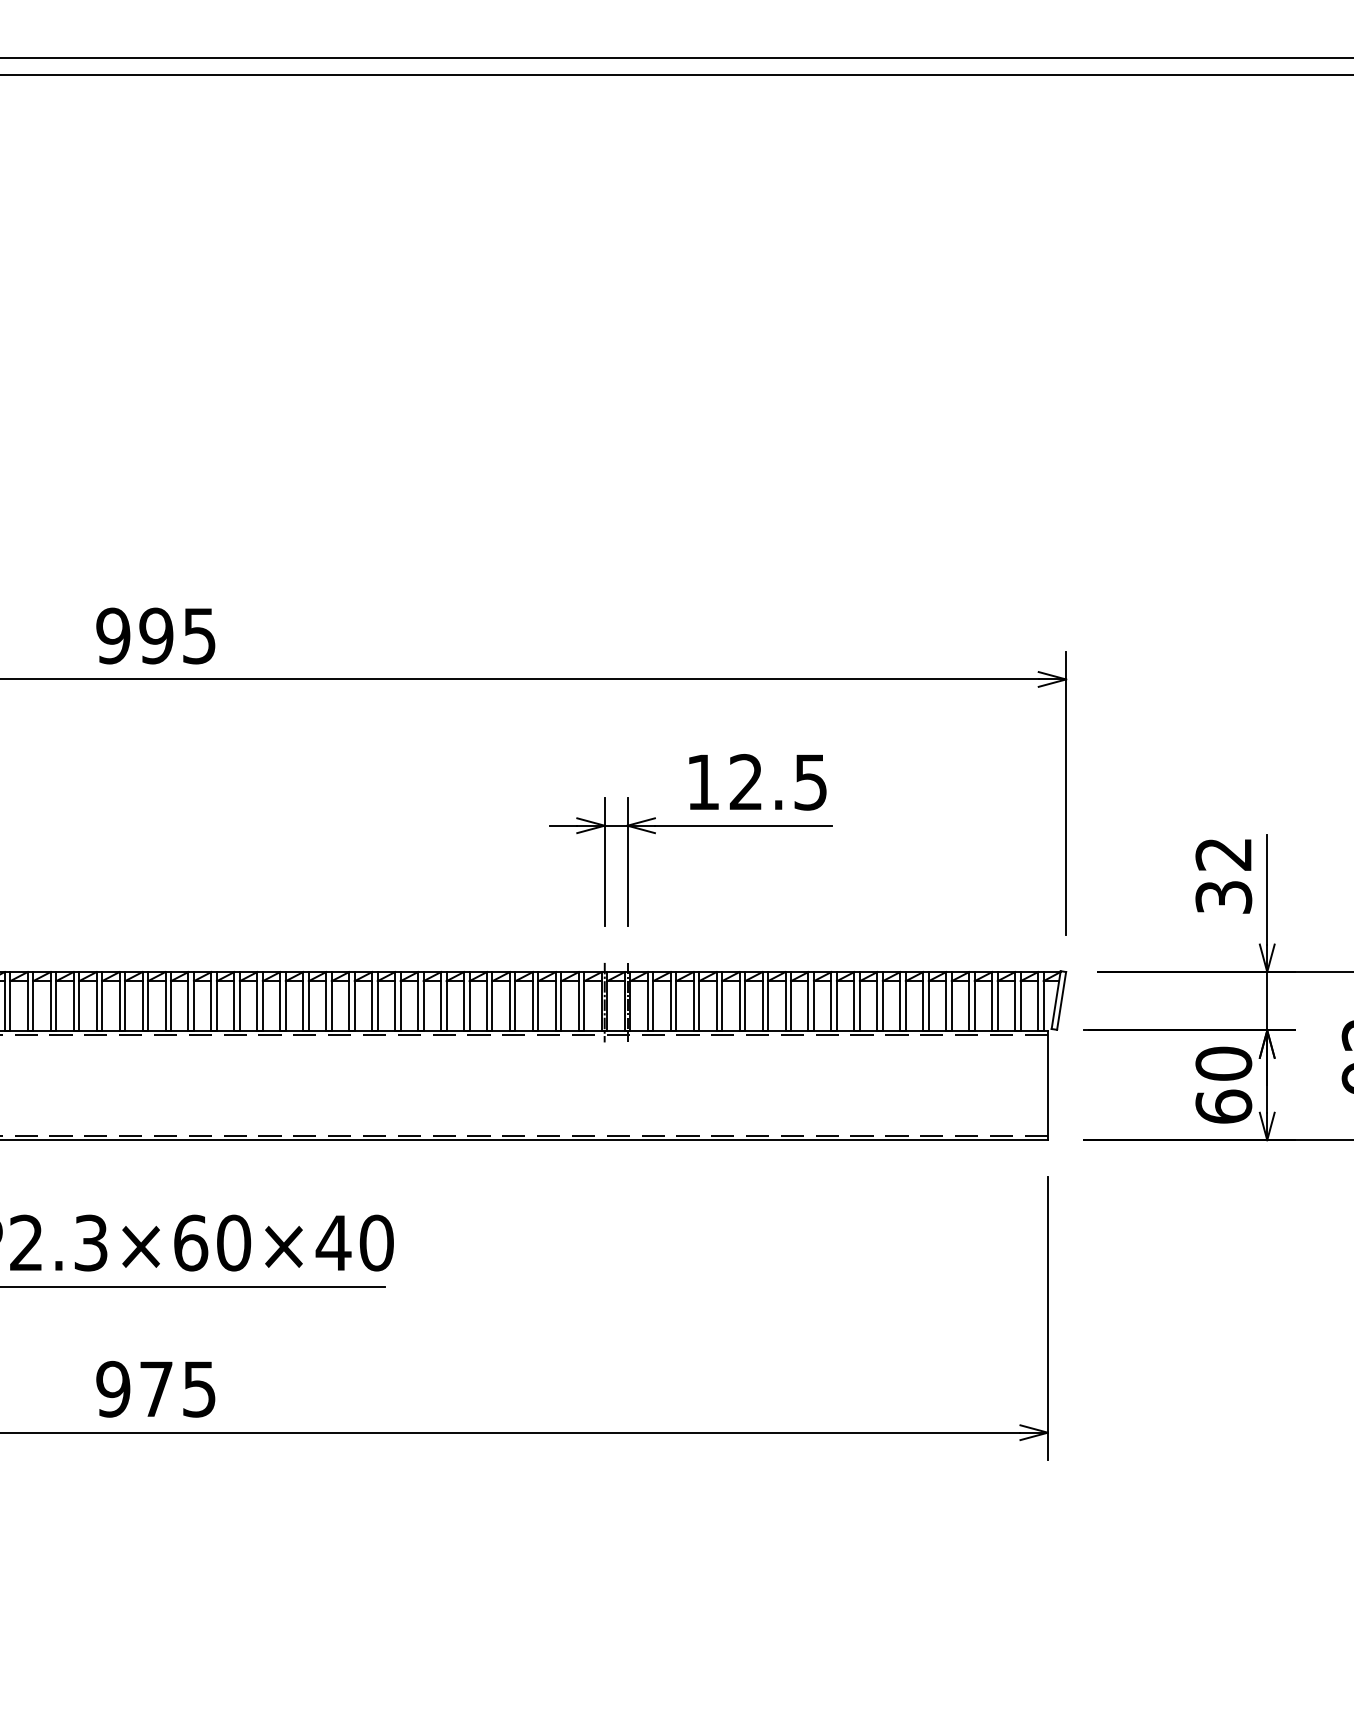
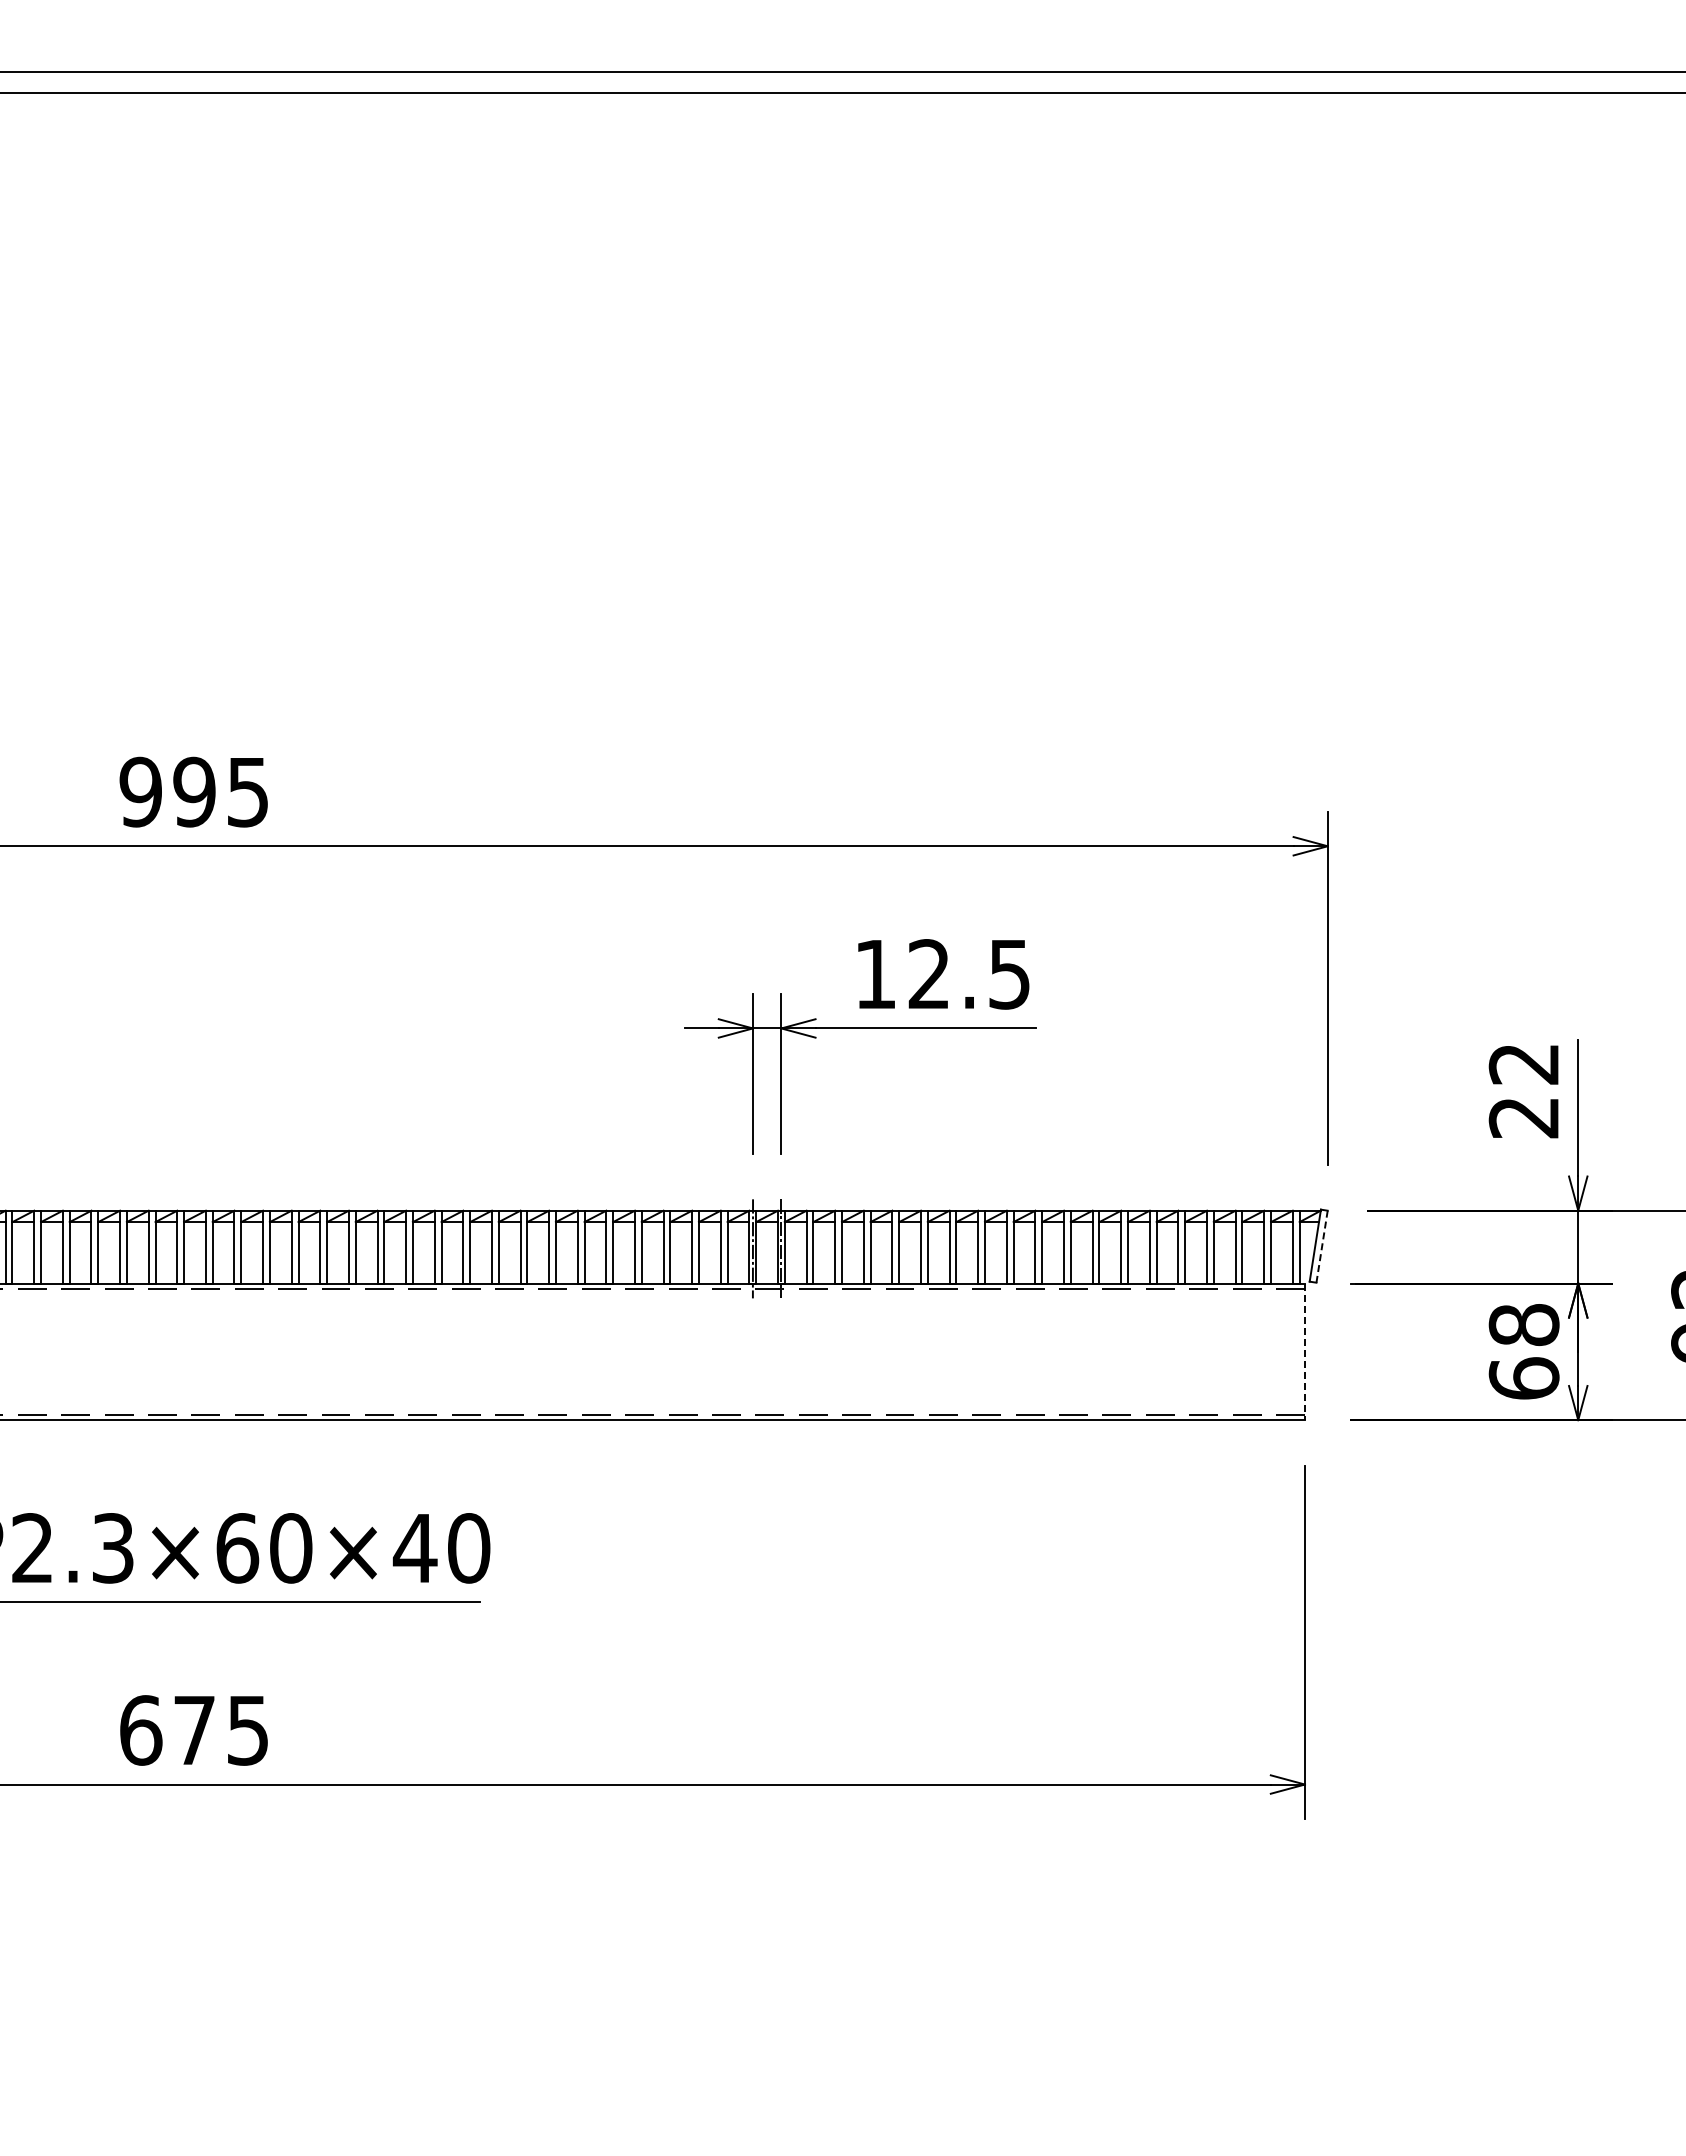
text: (1223, 897) -> (1523, 1117), 32 -> 22
line: (1061, 1001) -> (1322, 1247), solid -> dashed
text: (1224, 1063) -> (1524, 1324), 60 -> 68
line: (1047, 1085) -> (1304, 1352), solid -> dashed
text: (113, 1389) -> (140, 1730), 975 -> 675

